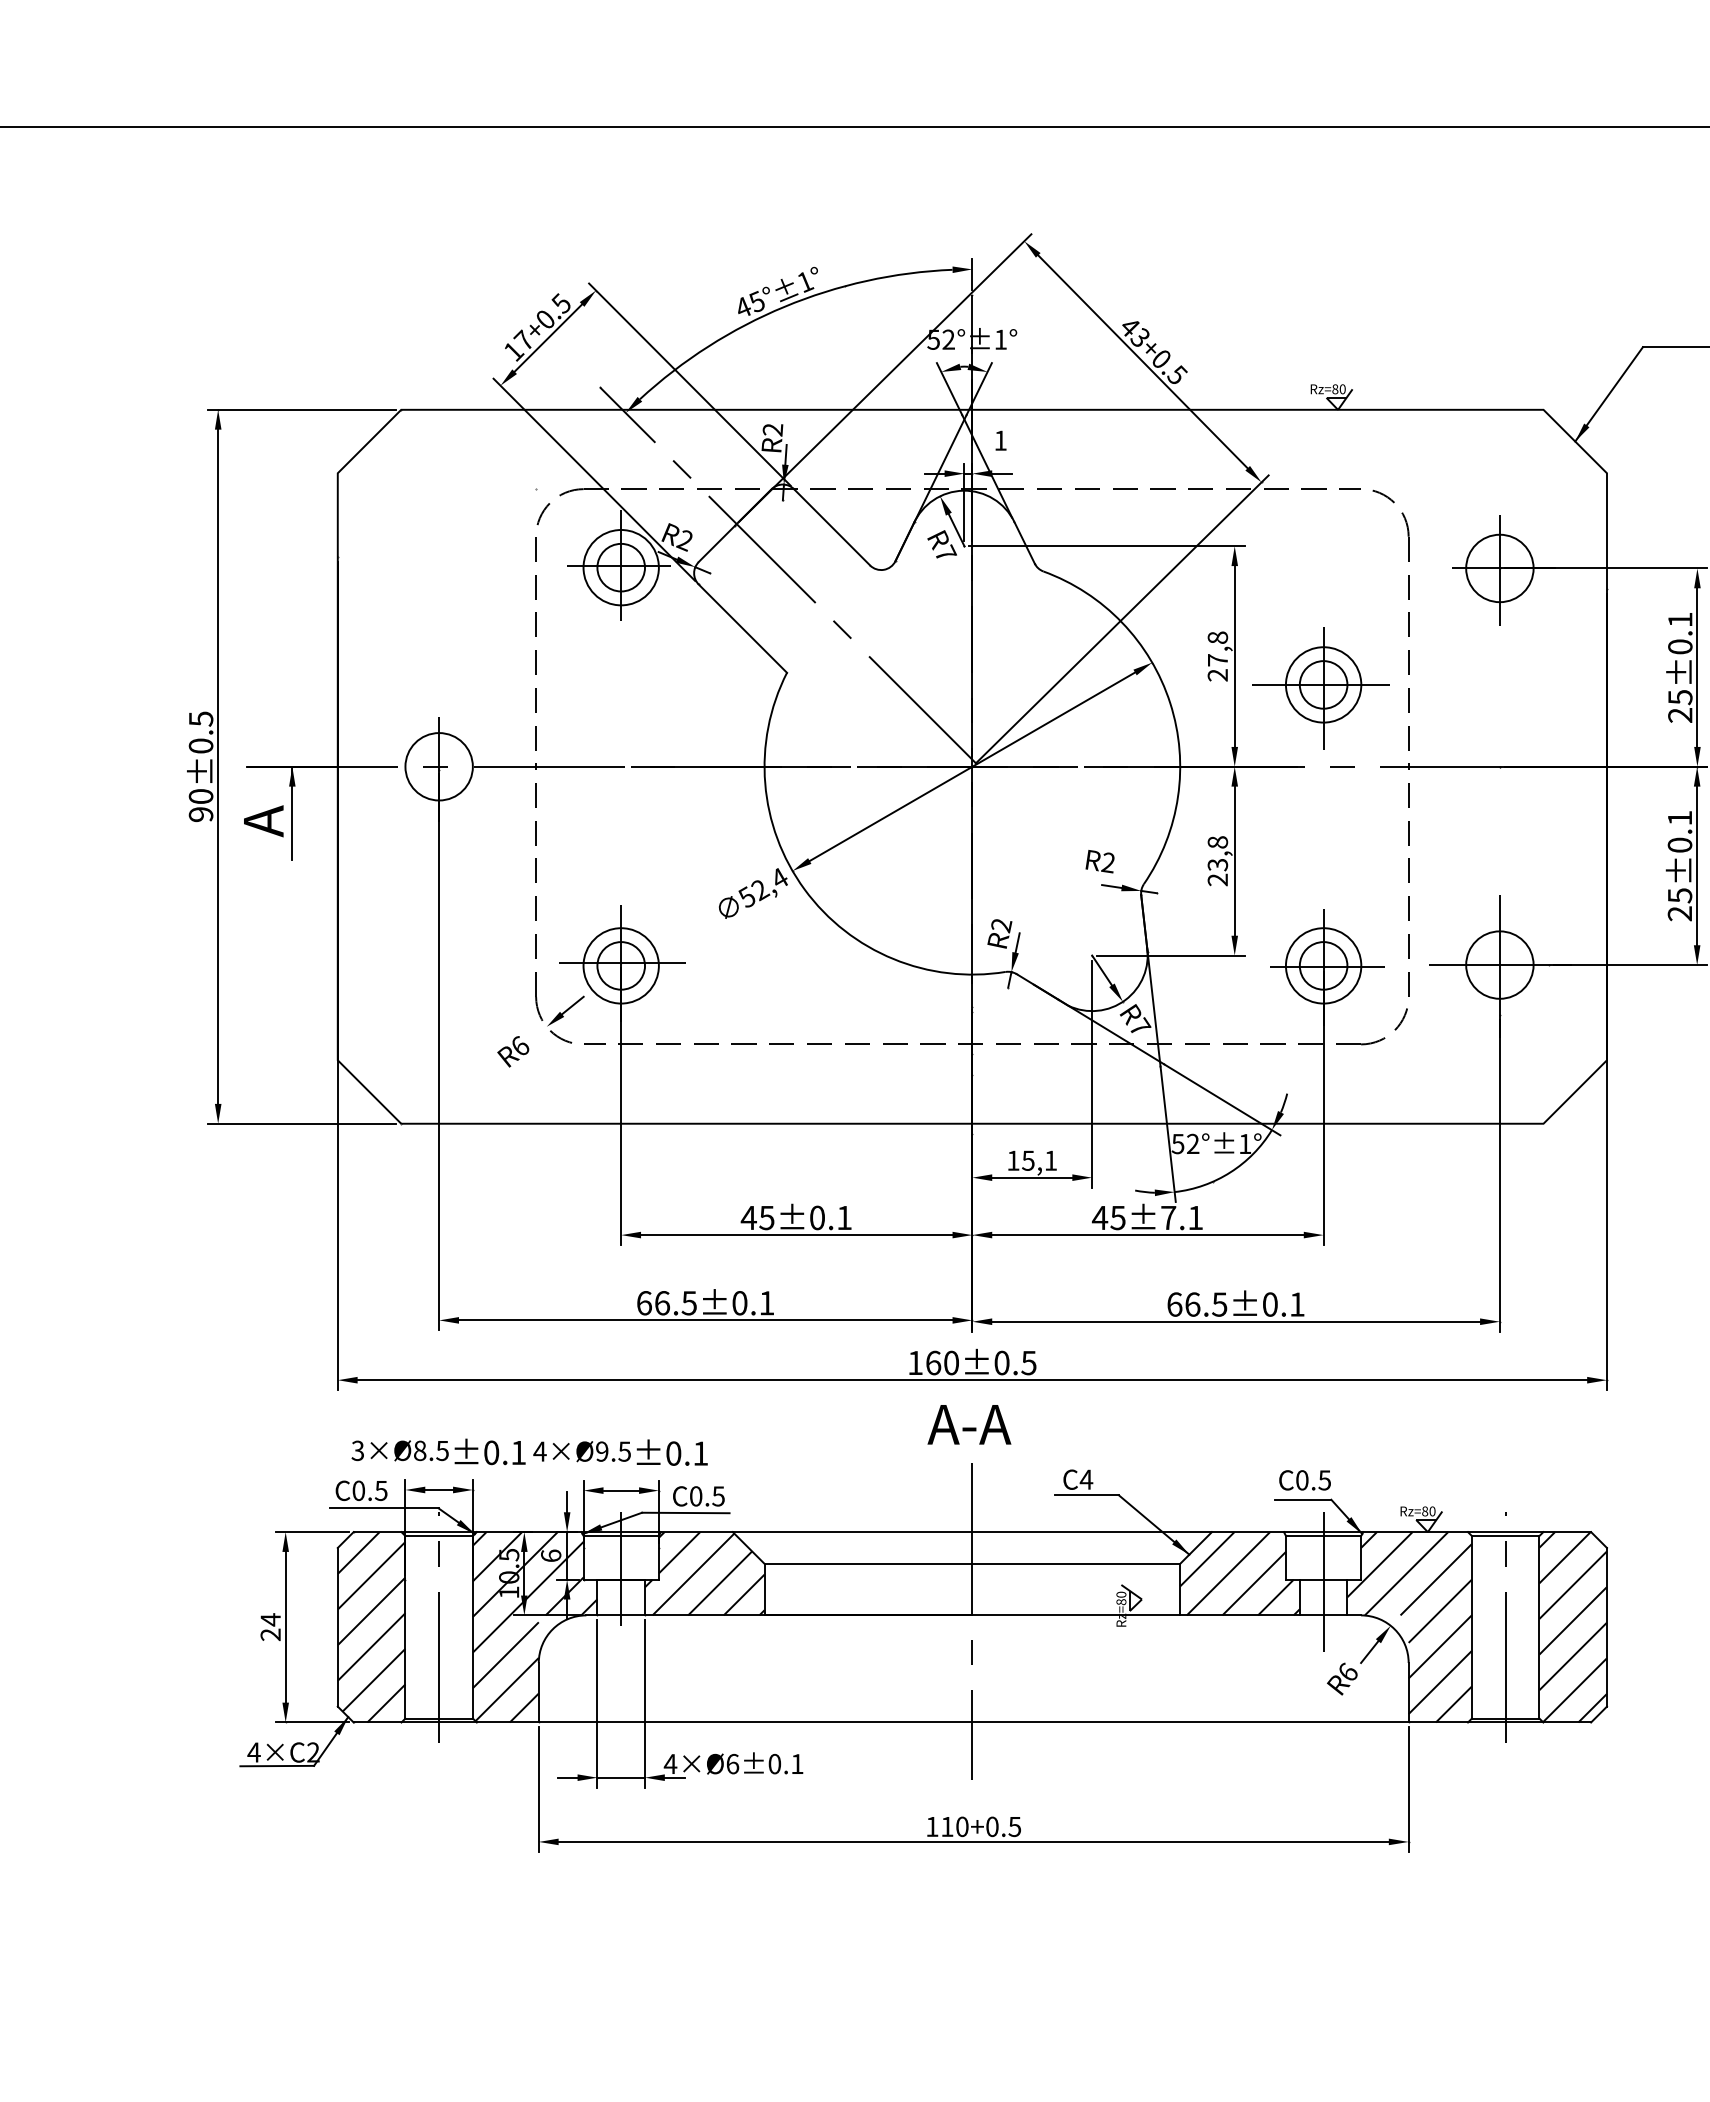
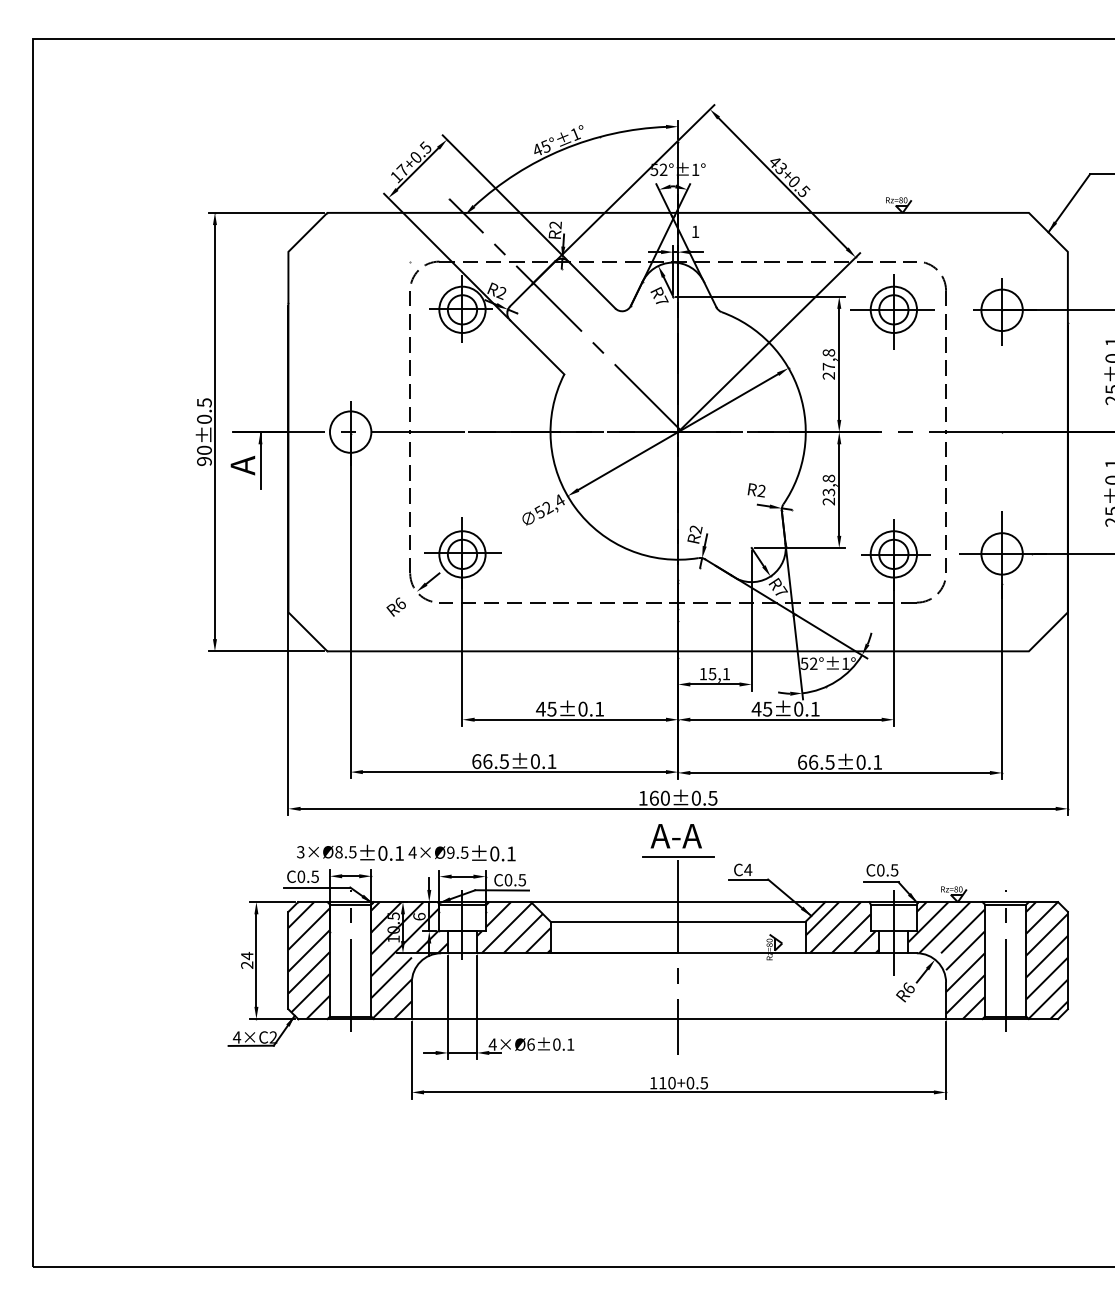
part: (1321, 687) -> (892, 311), moved
text: (1168, 1216) -> (798, 708), 45±7.1 -> 45±0.1
line: (972, 1459) -> (678, 857), added

